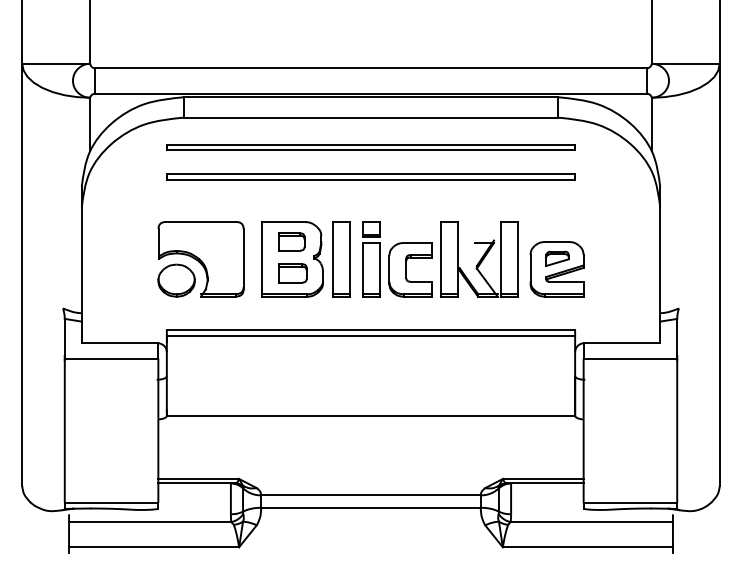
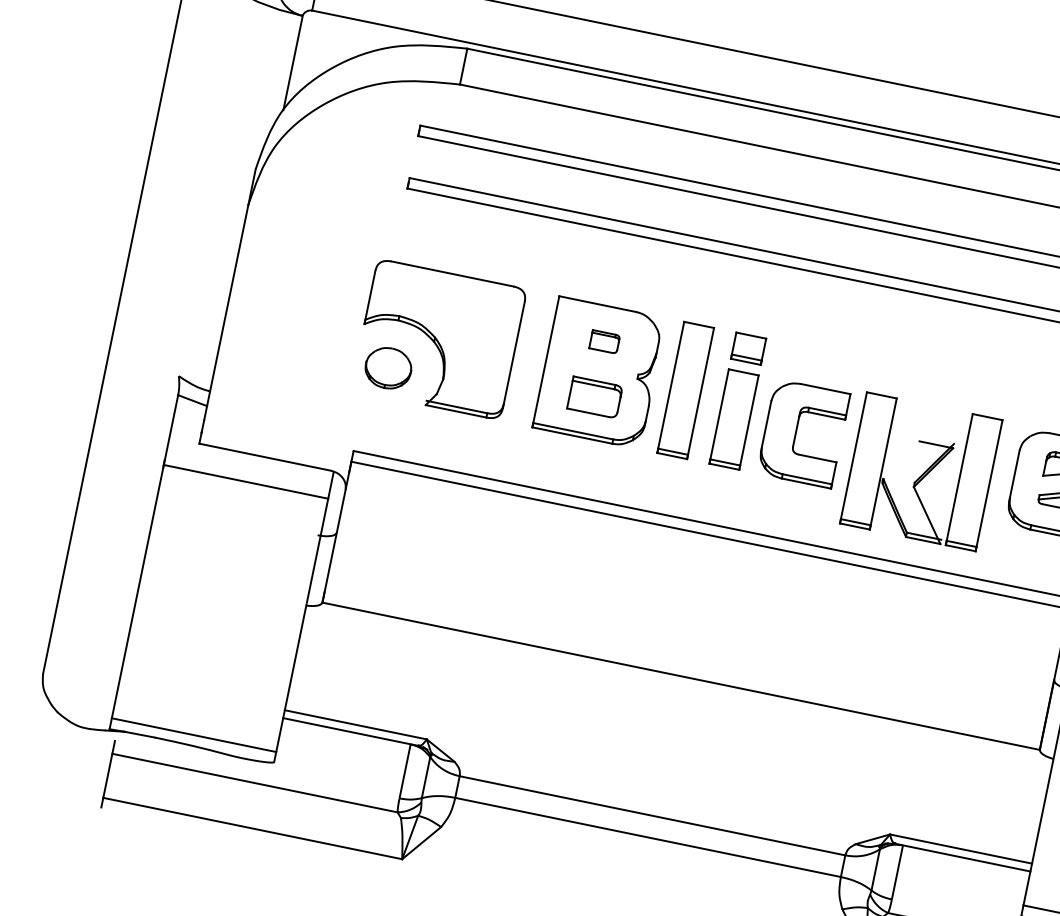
part: (291, 241) -> (604, 340), size x0.6
part: (479, 259) -> (921, 472), moved
part: (176, 280) -> (388, 368), size x0.7

